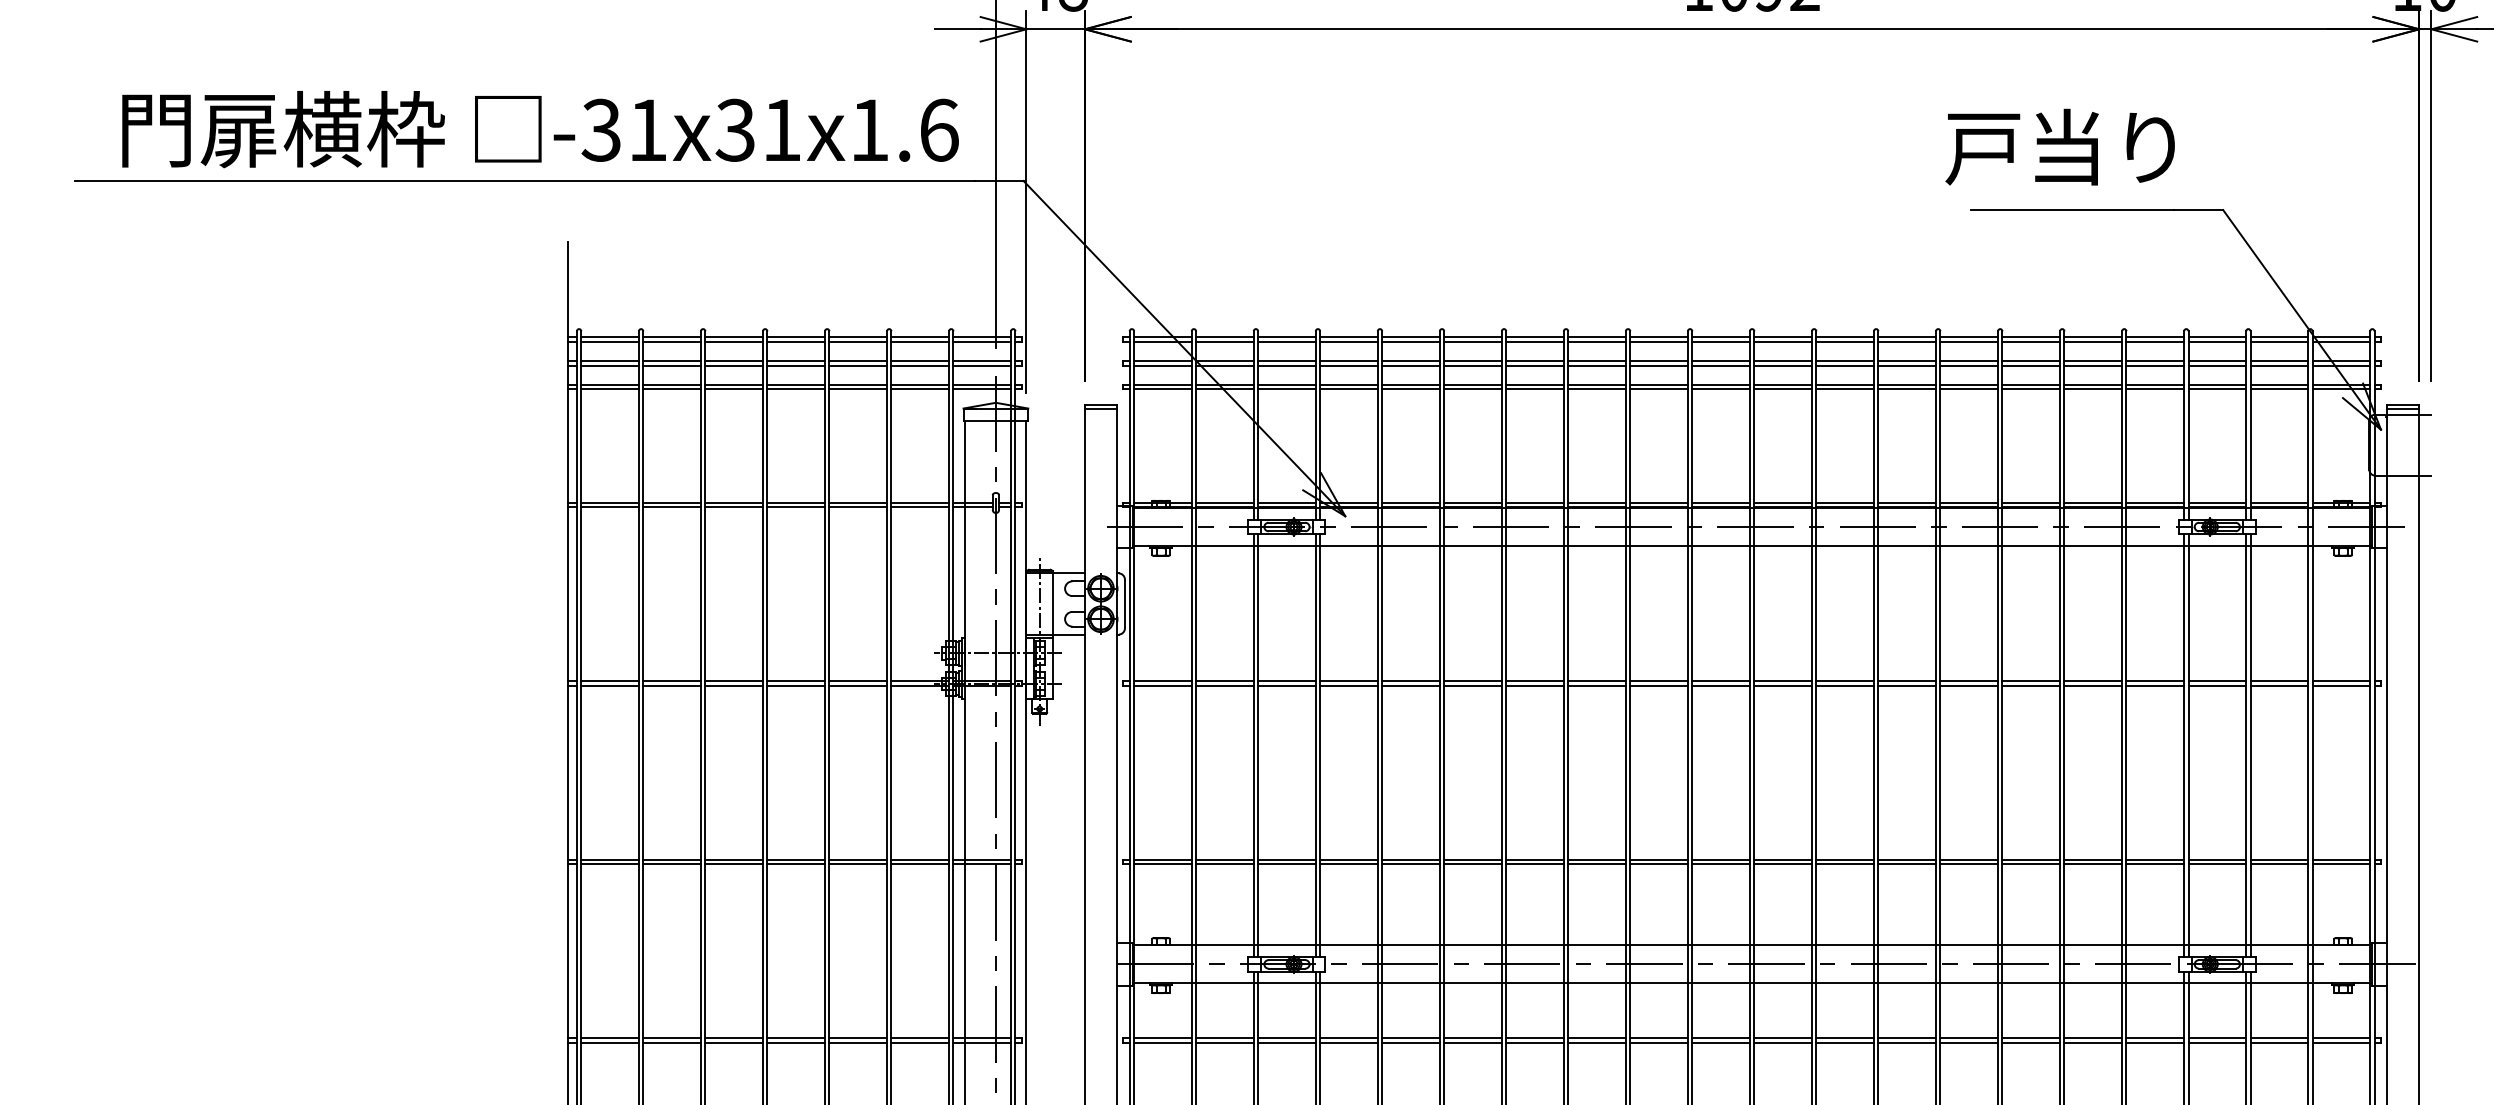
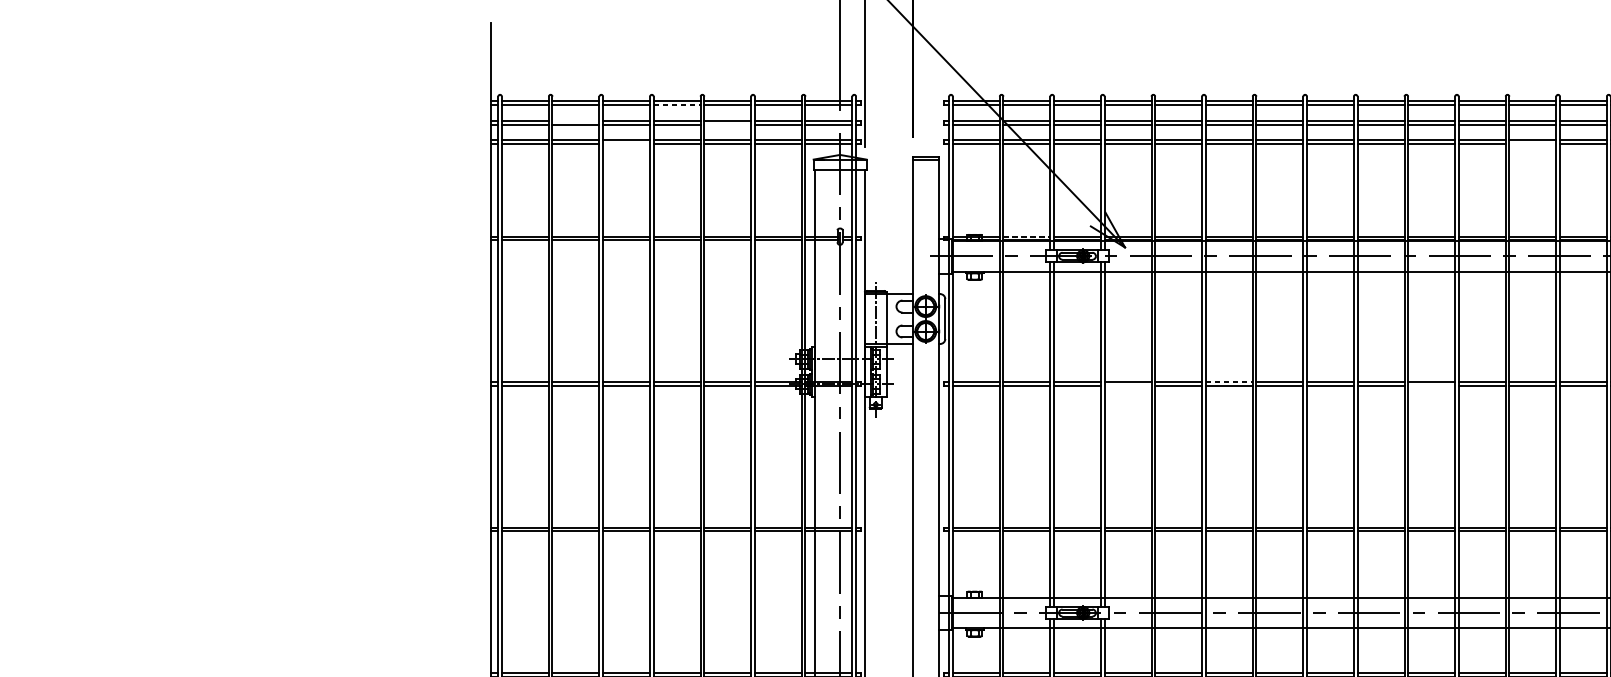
line: (796, 341) -> (677, 104), solid -> dashed
line: (671, 361) -> (575, 121), removed
line: (858, 365) -> (727, 124), removed
line: (733, 389) -> (626, 144), removed
line: (1844, 389) -> (1532, 144), removed
line: (1224, 502) -> (1026, 236), solid -> dashed
line: (1473, 681) -> (1229, 382), solid -> dashed
line: (1348, 685) -> (1127, 385), removed
line: (1720, 685) -> (1431, 385), removed

